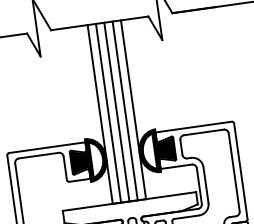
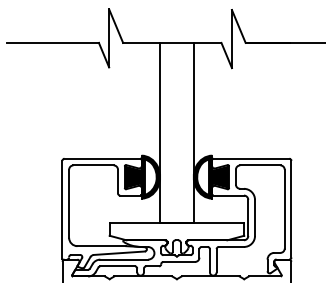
line: (125, 110) -> (185, 132), removed
line: (116, 111) -> (176, 132), removed
line: (108, 112) -> (168, 132), removed

